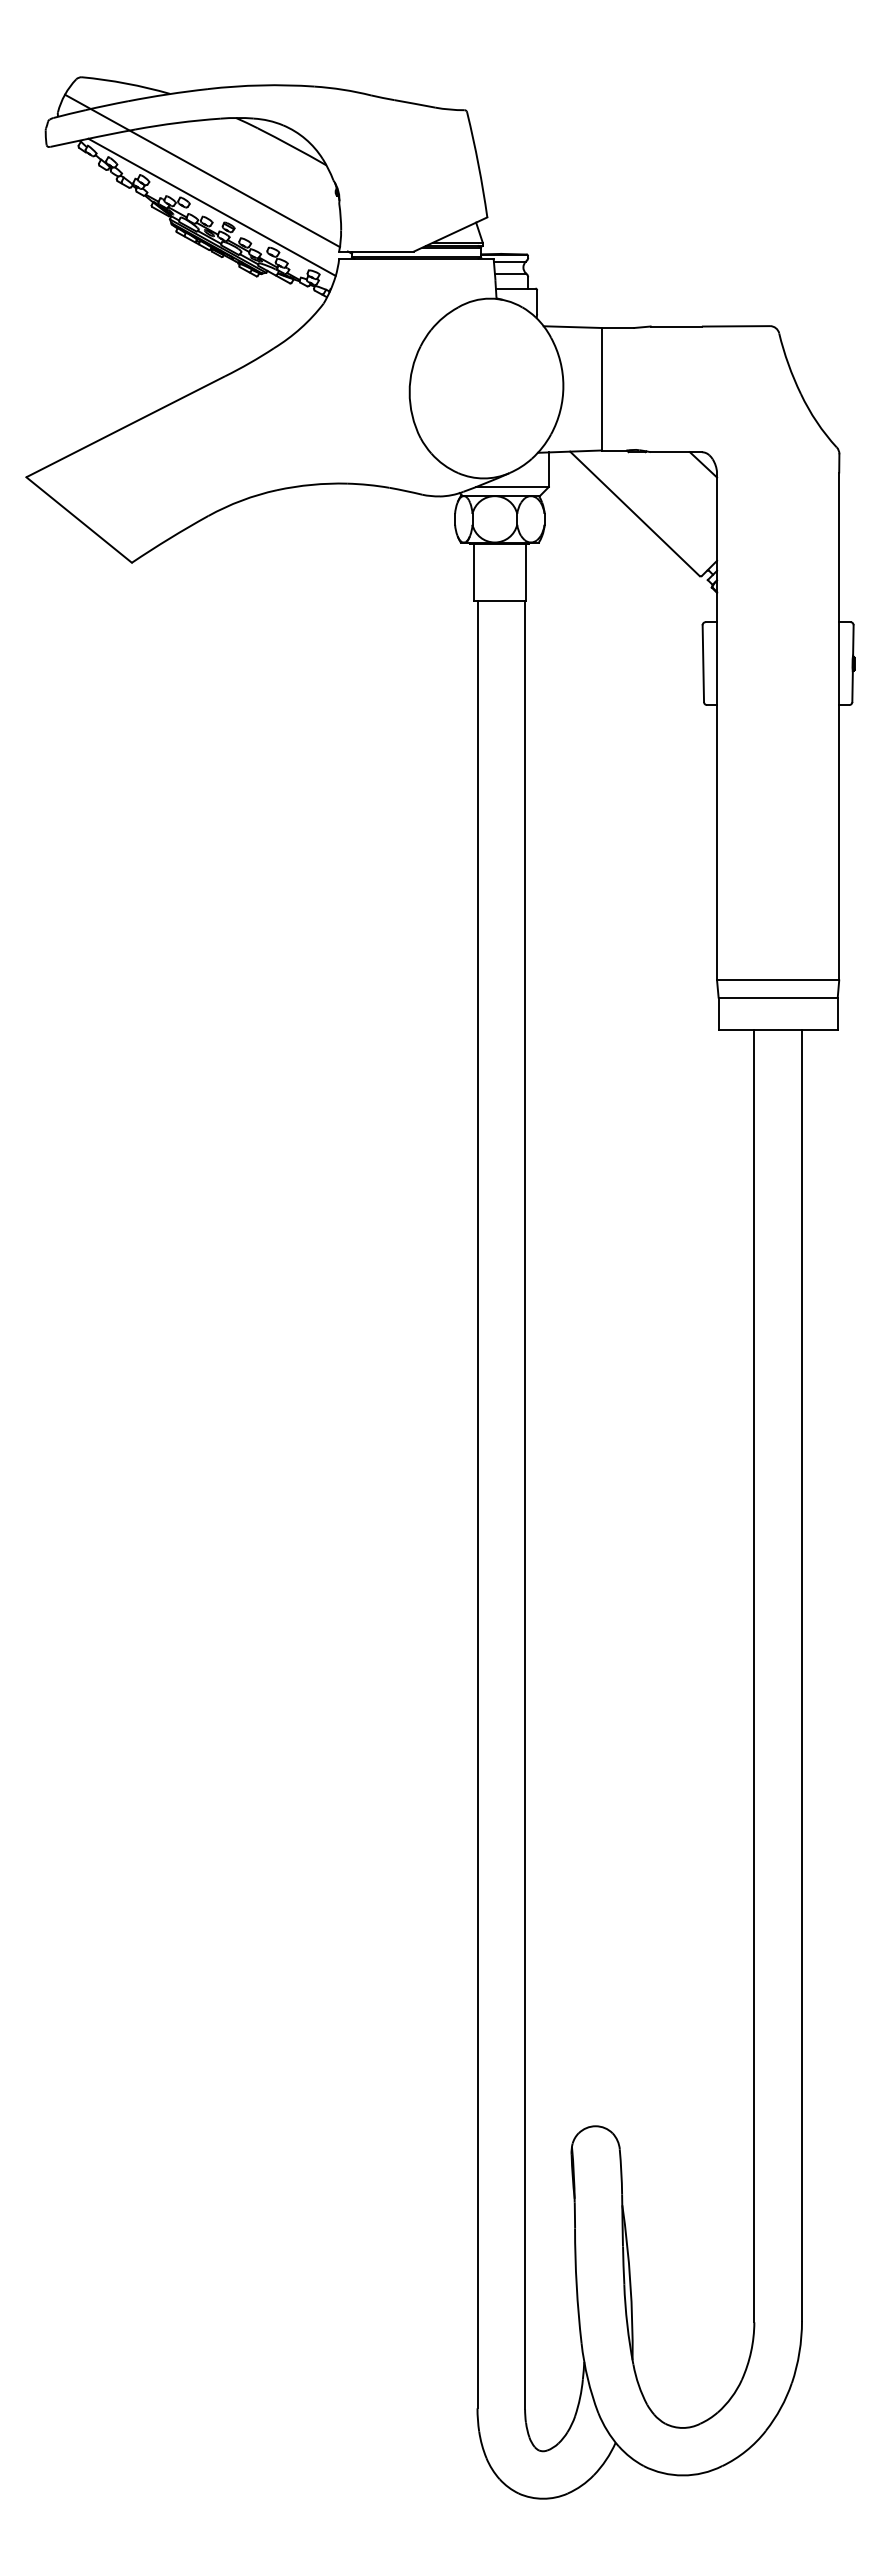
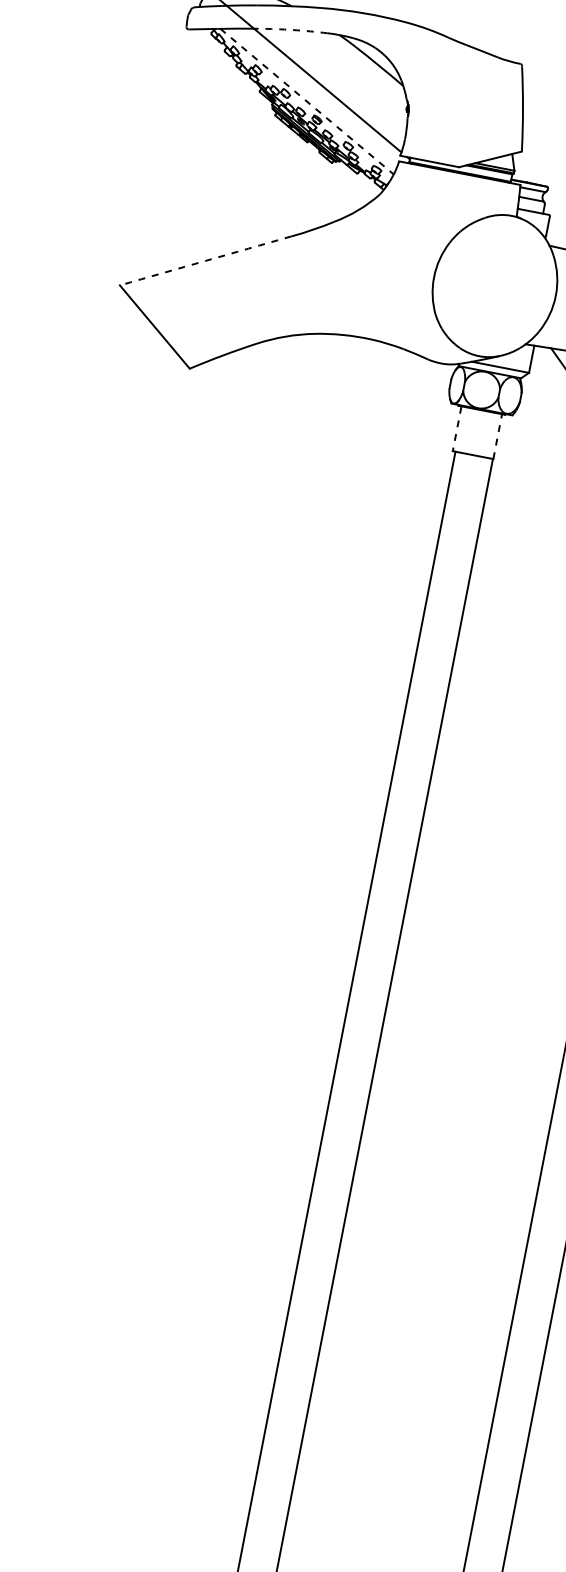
arc: (177, 122) -> (292, 29), solid -> dashed
line: (212, 207) -> (307, 101), solid -> dashed
arc: (125, 426) -> (205, 260), solid -> dashed
line: (525, 572) -> (497, 436), solid -> dashed
line: (474, 573) -> (457, 429), solid -> dashed

